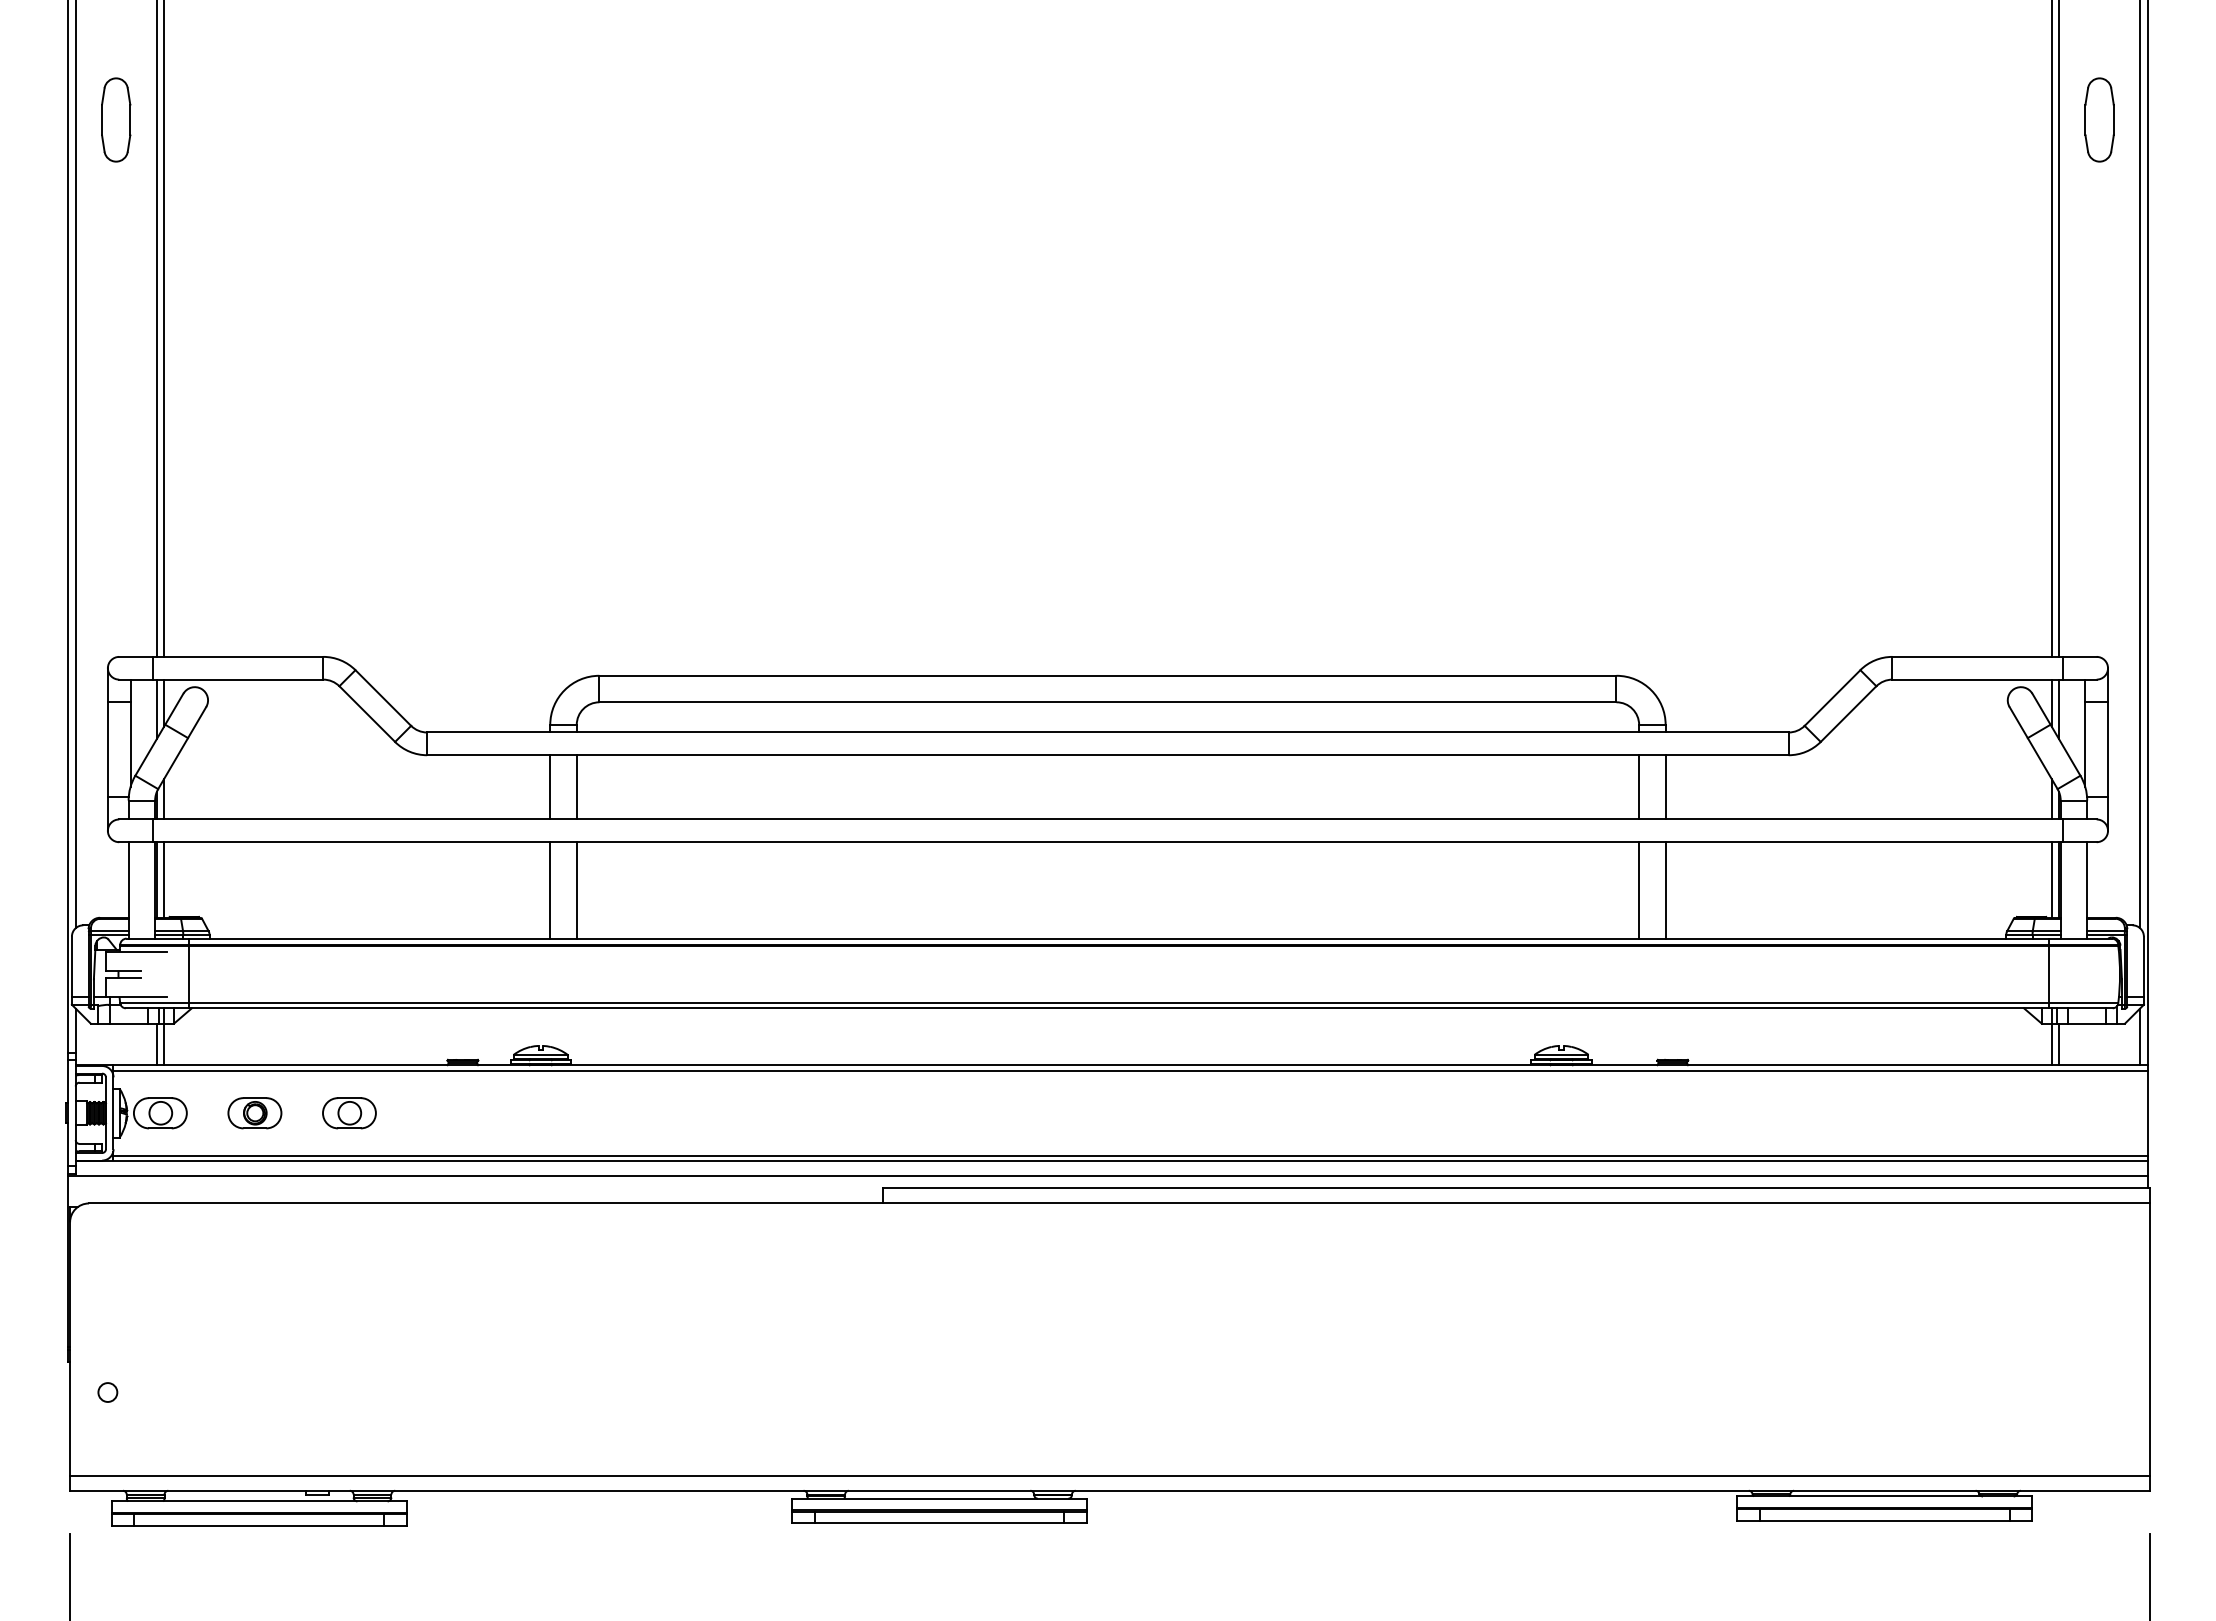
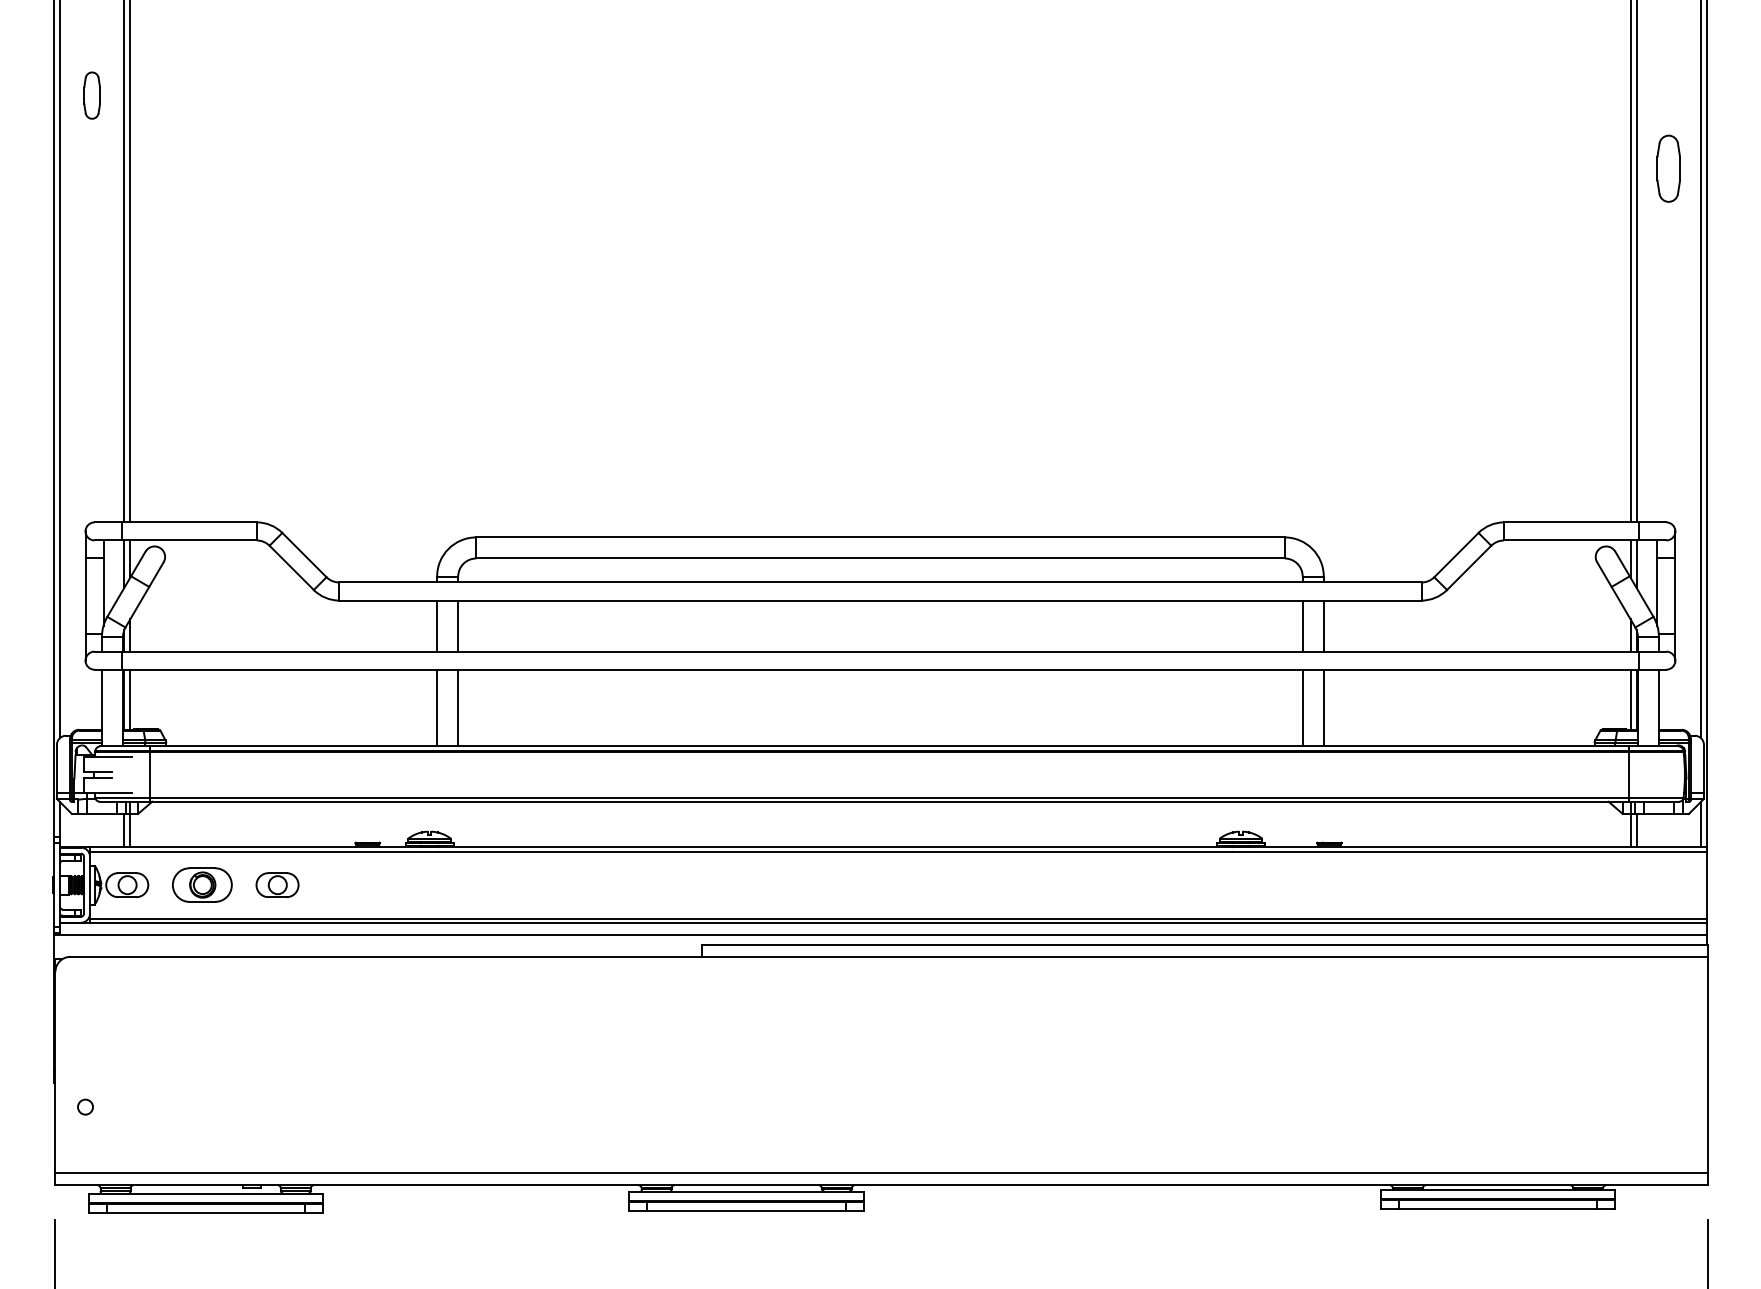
part: (116, 119) -> (92, 95), size x0.7
part: (2099, 119) -> (1668, 168), moved
part: (254, 1113) -> (202, 885), size x1.4

